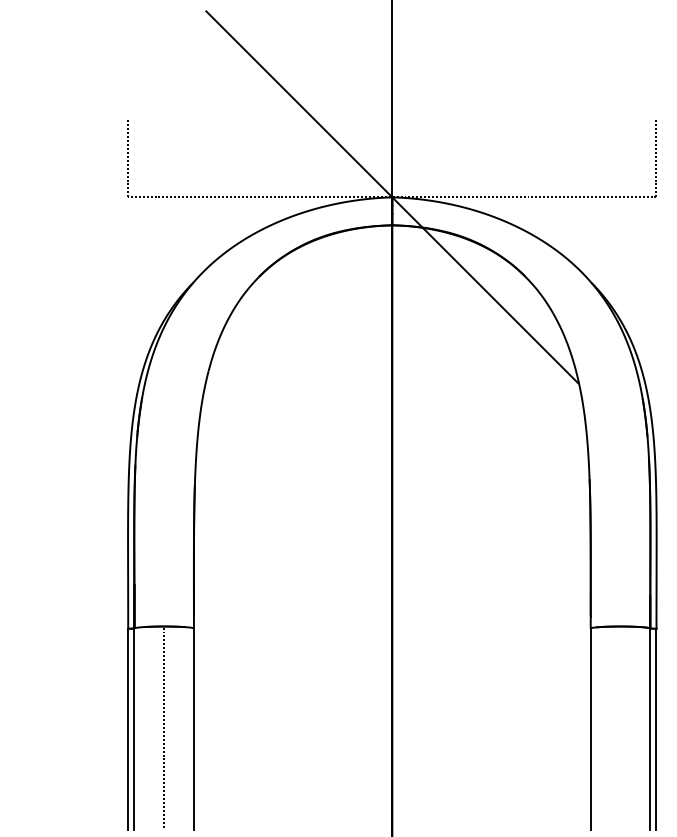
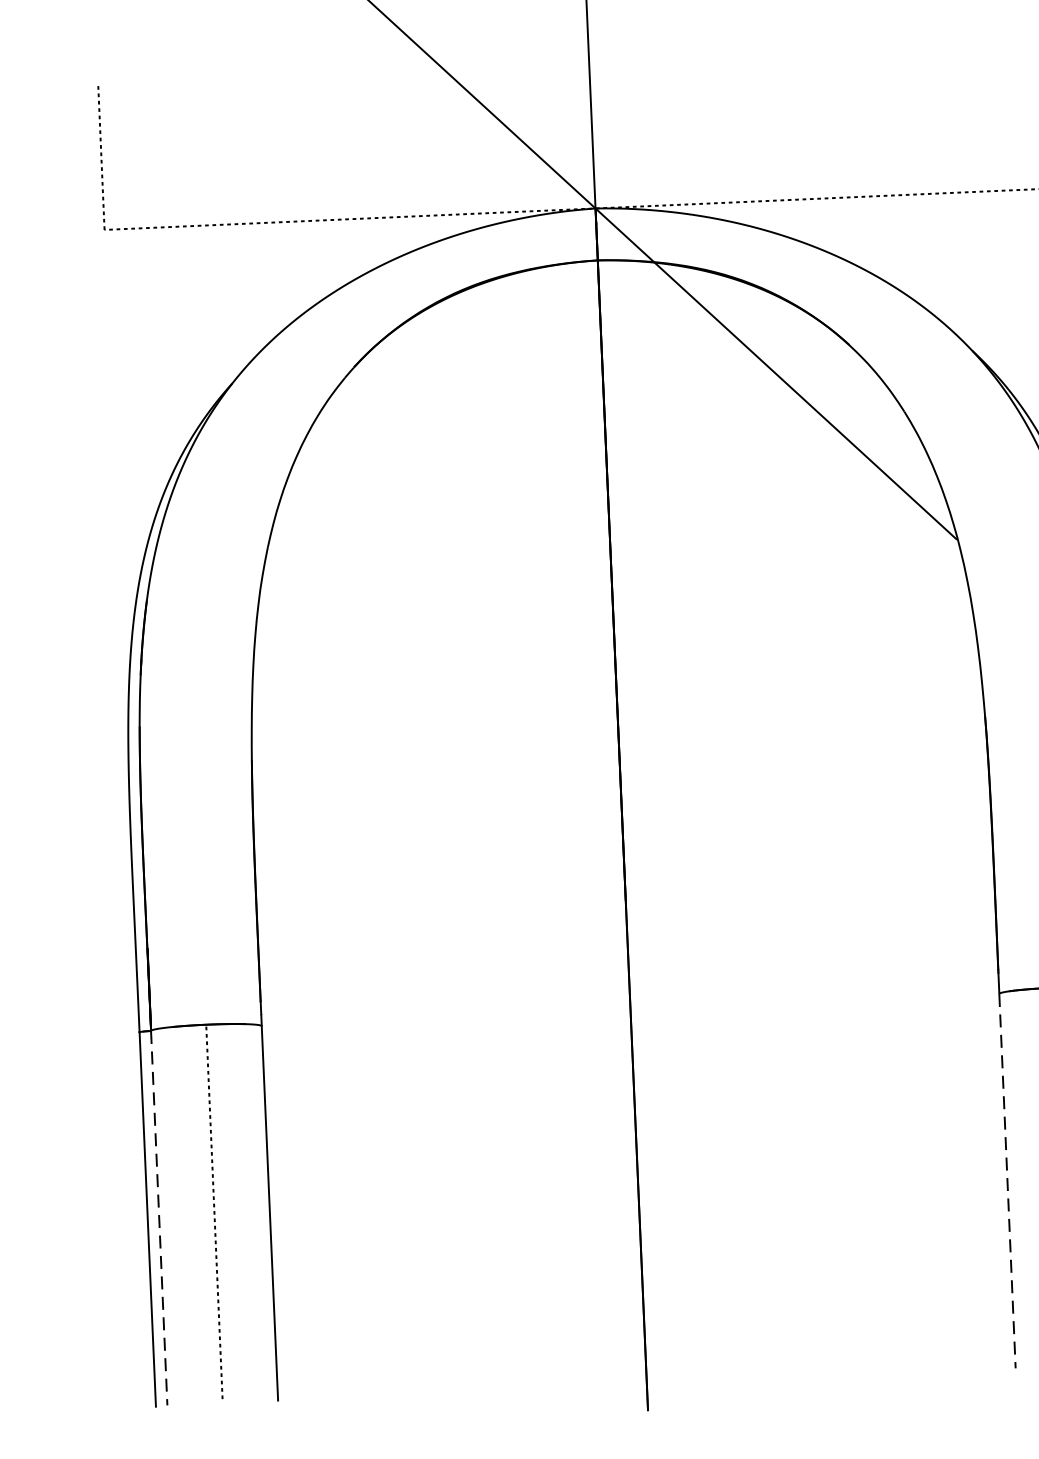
line: (134, 729) -> (159, 1218), solid -> dashed
line: (590, 729) -> (1007, 1181), solid -> dashed

